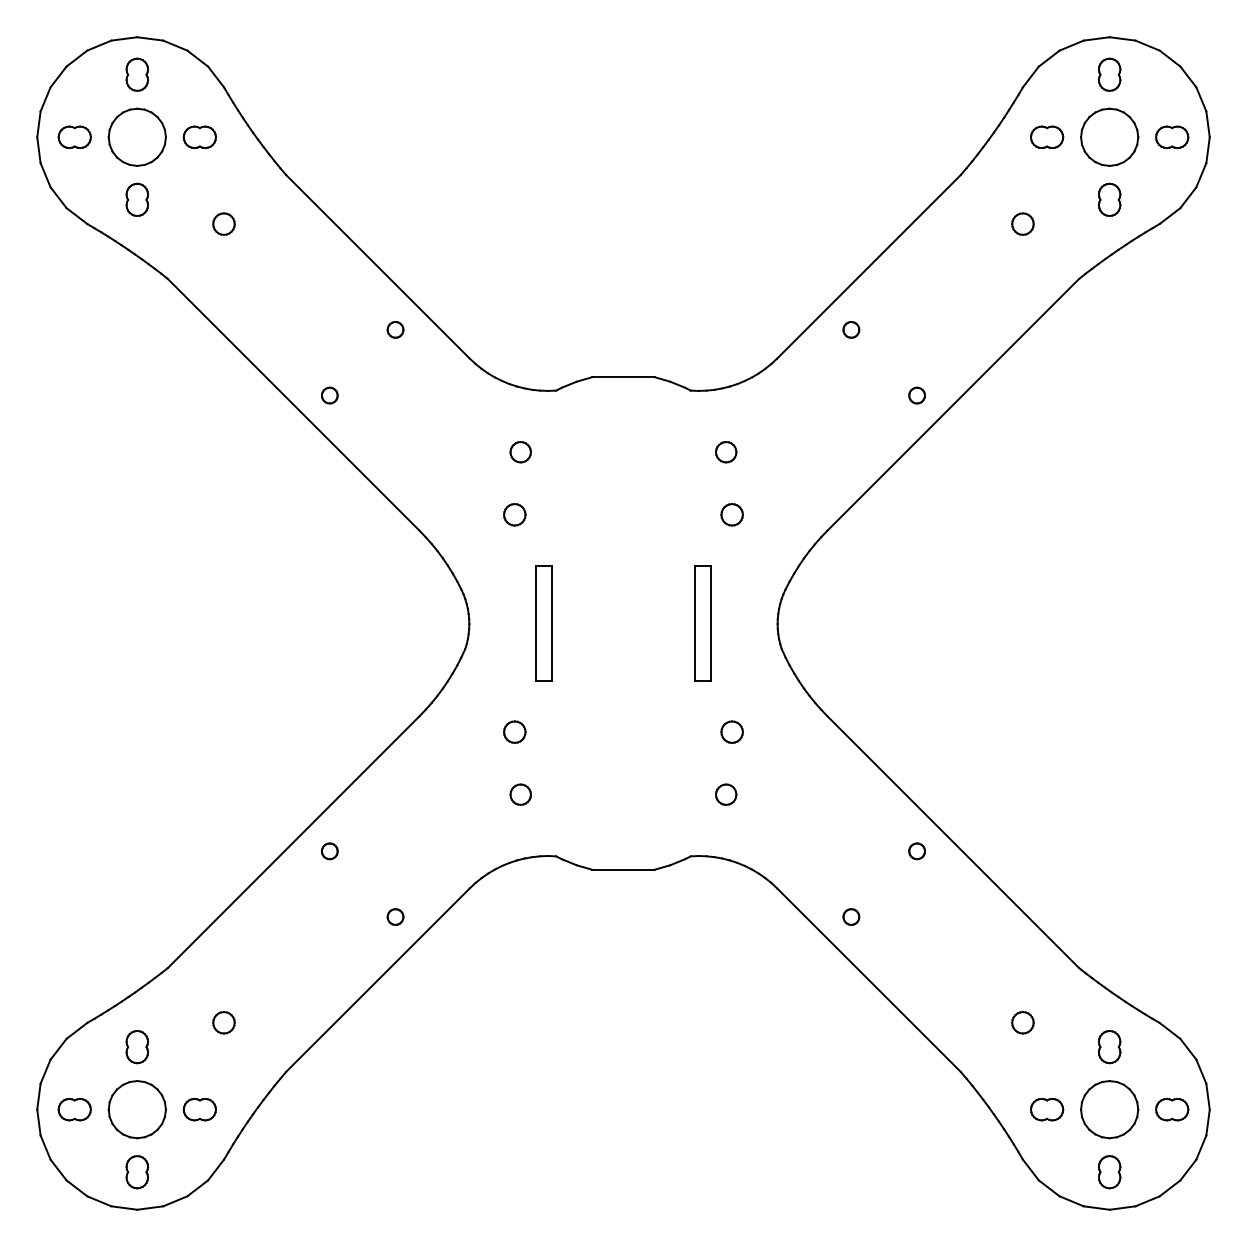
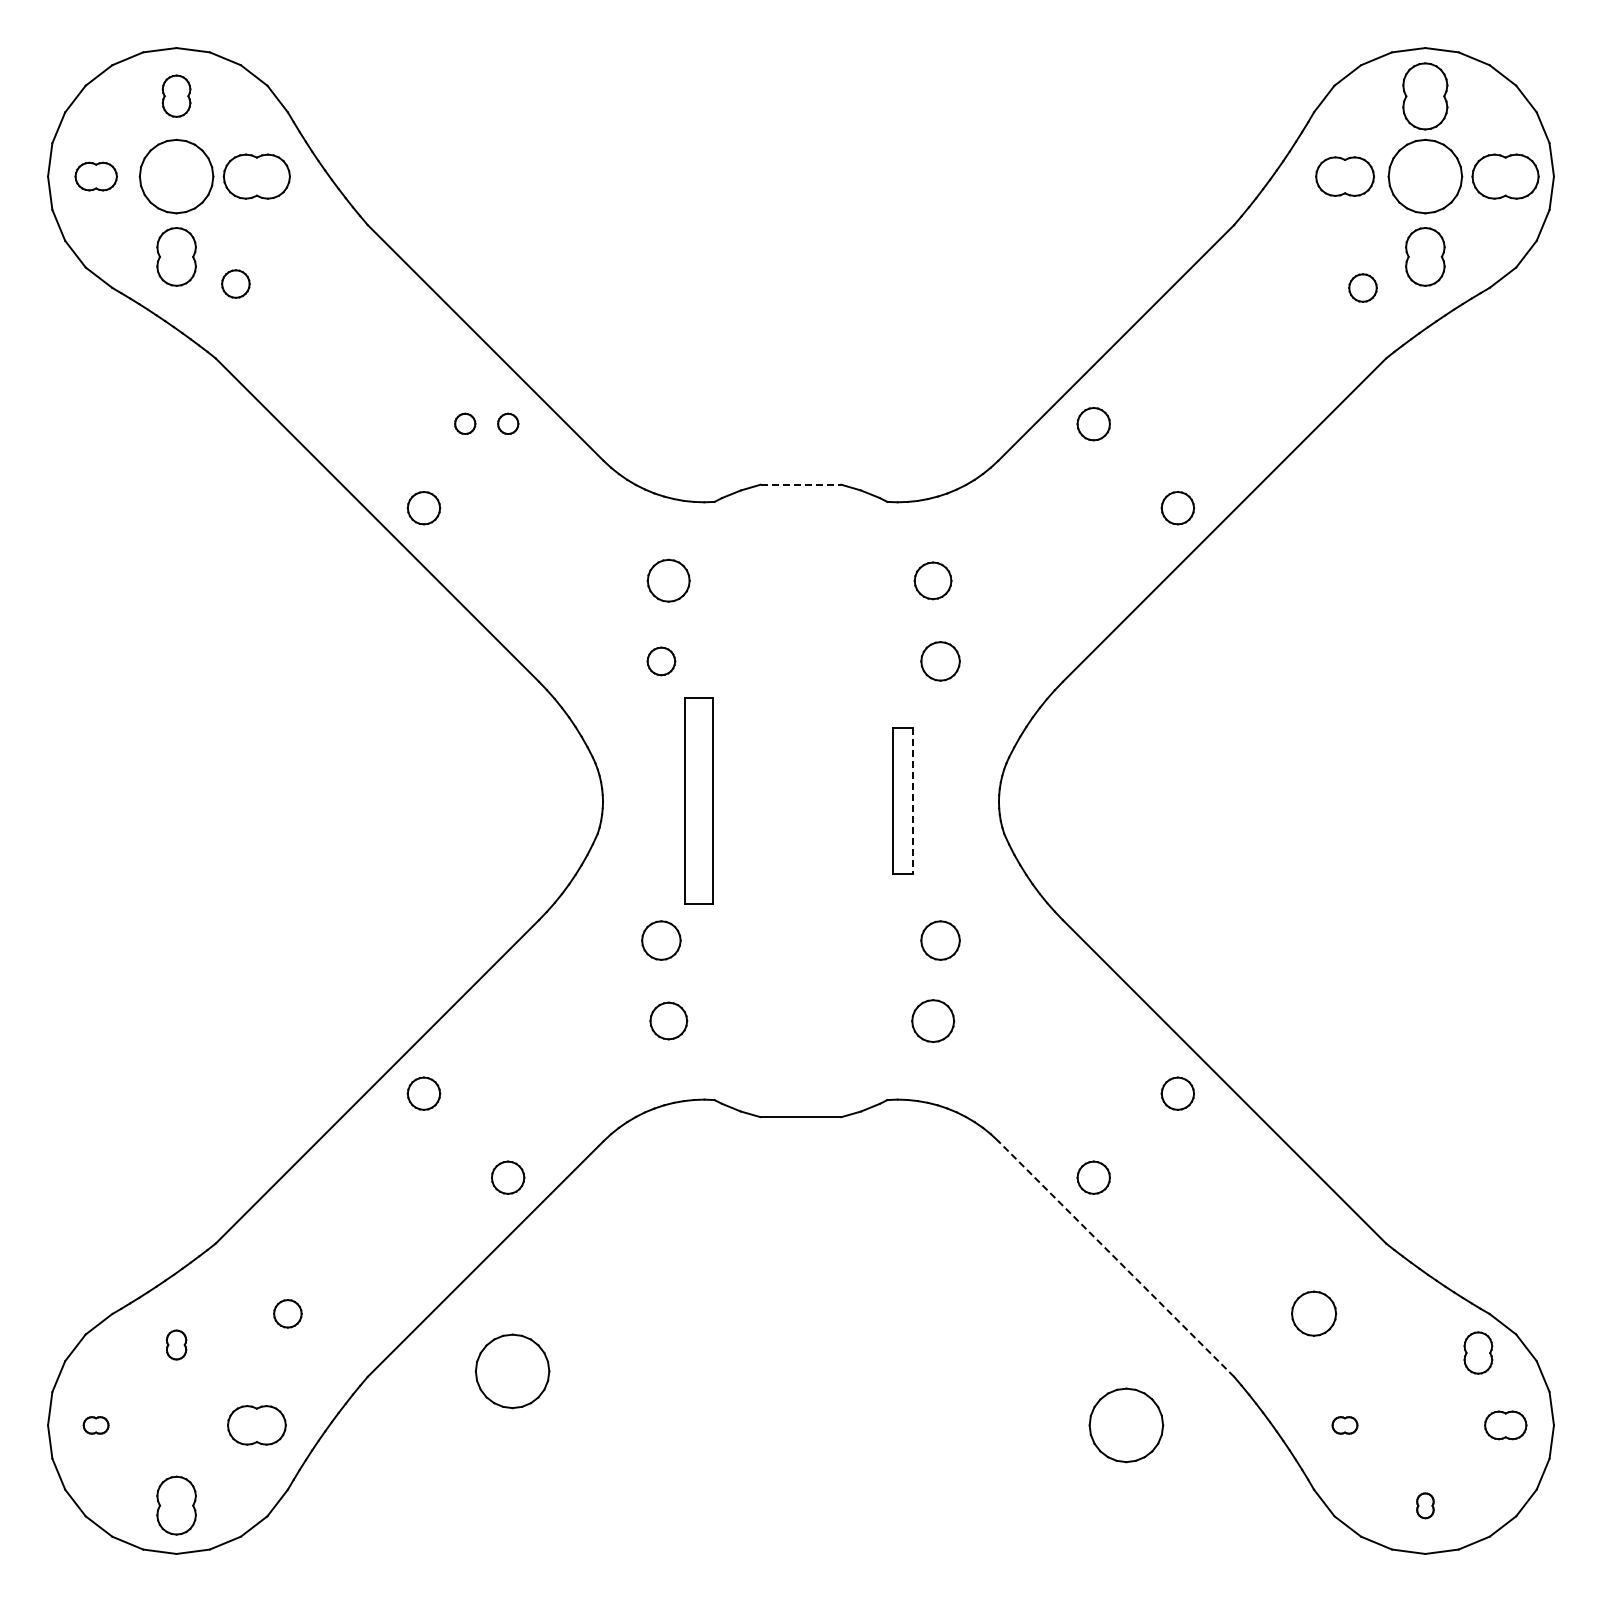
part: (1109, 74) -> (1425, 95), size x1.6
part: (199, 137) -> (256, 176), size x1.6
part: (1046, 137) -> (1344, 176), size x1.4
part: (1172, 137) -> (1505, 176), size x1.6
part: (137, 199) -> (176, 256), size x1.4
part: (1109, 199) -> (1425, 256), size x1.4
part: (223, 223) -> (235, 283), moved
part: (1022, 223) -> (1362, 287), moved
part: (362, 329) -> (465, 423), added
part: (851, 329) -> (1093, 423), size x1.6
line: (623, 377) -> (801, 484), solid -> dashed
part: (329, 395) -> (423, 508), size x1.6
part: (917, 395) -> (1178, 508), size x1.6
part: (521, 452) -> (669, 581), size x1.6
part: (725, 452) -> (932, 581), size x1.4
part: (732, 514) -> (940, 661), size x1.4
part: (543, 623) -> (698, 800), size x1.4
line: (711, 623) -> (913, 801), solid -> dashed
part: (514, 732) -> (661, 940), size x1.4
part: (732, 732) -> (940, 940), size x1.4
part: (521, 794) -> (669, 1020), size x1.4
part: (725, 794) -> (932, 1020), size x1.6
part: (329, 851) -> (423, 1093), size x1.6
part: (917, 851) -> (1178, 1093), size x1.6
part: (395, 917) -> (508, 1178), size x1.6
part: (851, 917) -> (1093, 1178), size x1.6
line: (869, 980) -> (1116, 1259), solid -> dashed
part: (1022, 1022) -> (1313, 1313), size x1.6
part: (137, 1046) -> (176, 1344), size x0.7
part: (1109, 1046) -> (1478, 1352), moved
part: (74, 1109) -> (95, 1425), size x0.6
part: (137, 1109) -> (512, 1371), moved
part: (199, 1109) -> (256, 1425), size x1.4
part: (1046, 1109) -> (1344, 1425), size x0.6
part: (1109, 1109) -> (1126, 1425), moved
part: (137, 1172) -> (176, 1505), size x1.4
part: (1109, 1172) -> (1425, 1505), size x0.6

